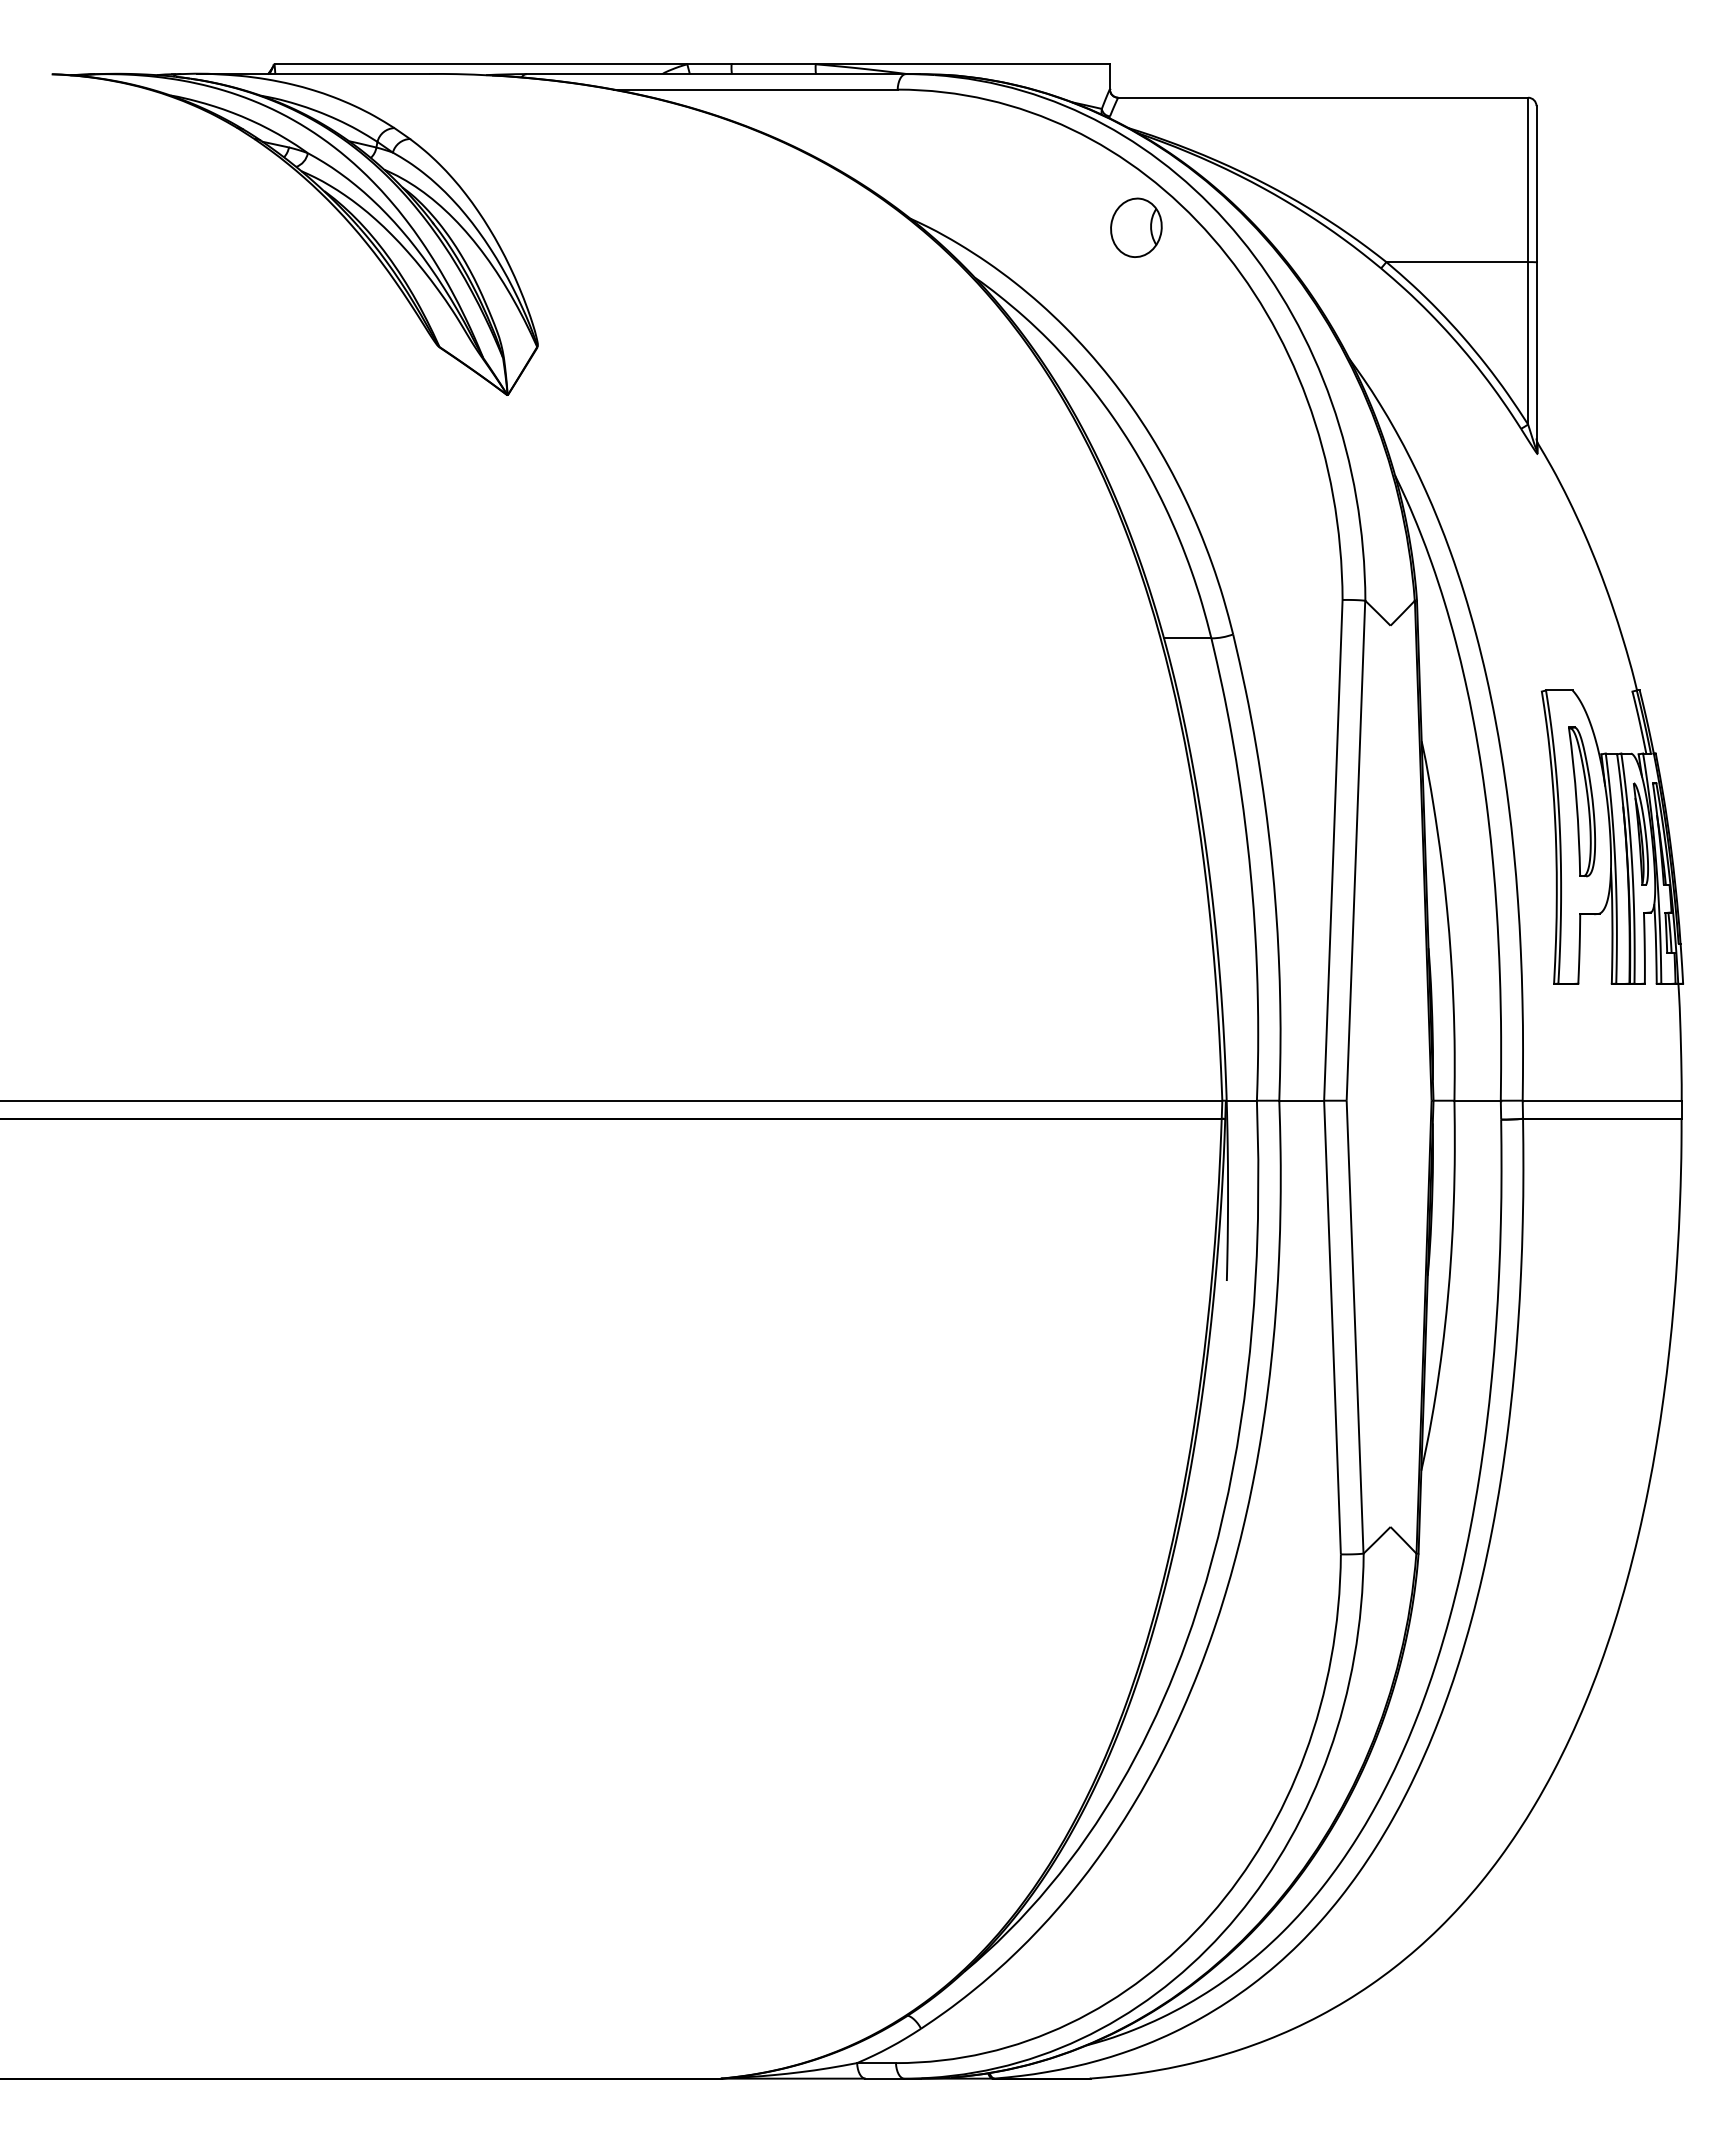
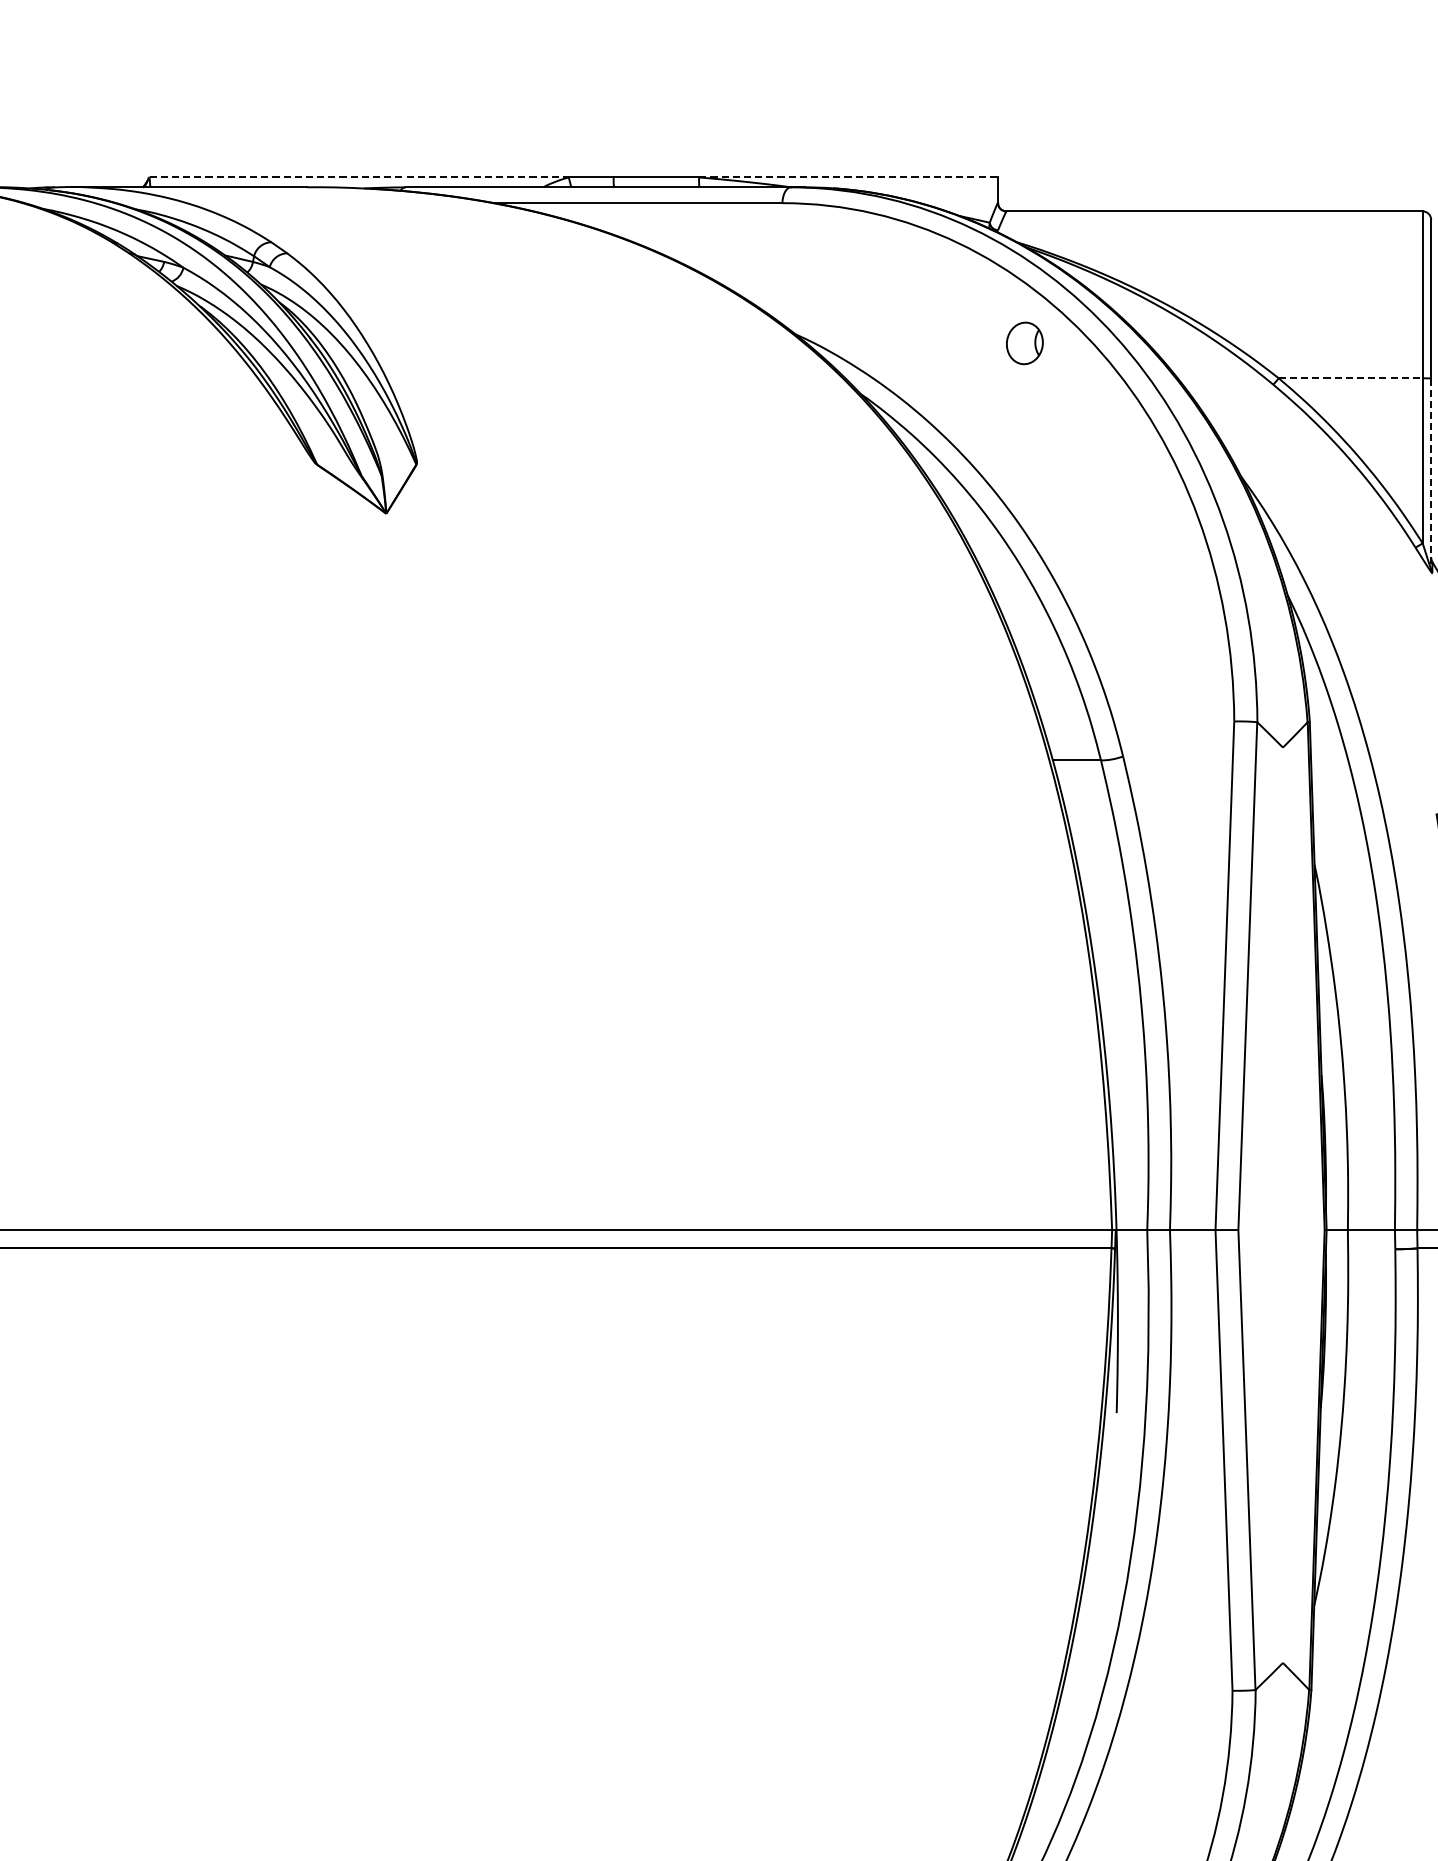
line: (481, 64) -> (359, 177), solid -> dashed
line: (963, 64) -> (849, 177), solid -> dashed
part: (1136, 227) -> (1024, 343), size x0.7
line: (1457, 262) -> (1350, 378), solid -> dashed
line: (1536, 356) -> (1431, 474), solid -> dashed

